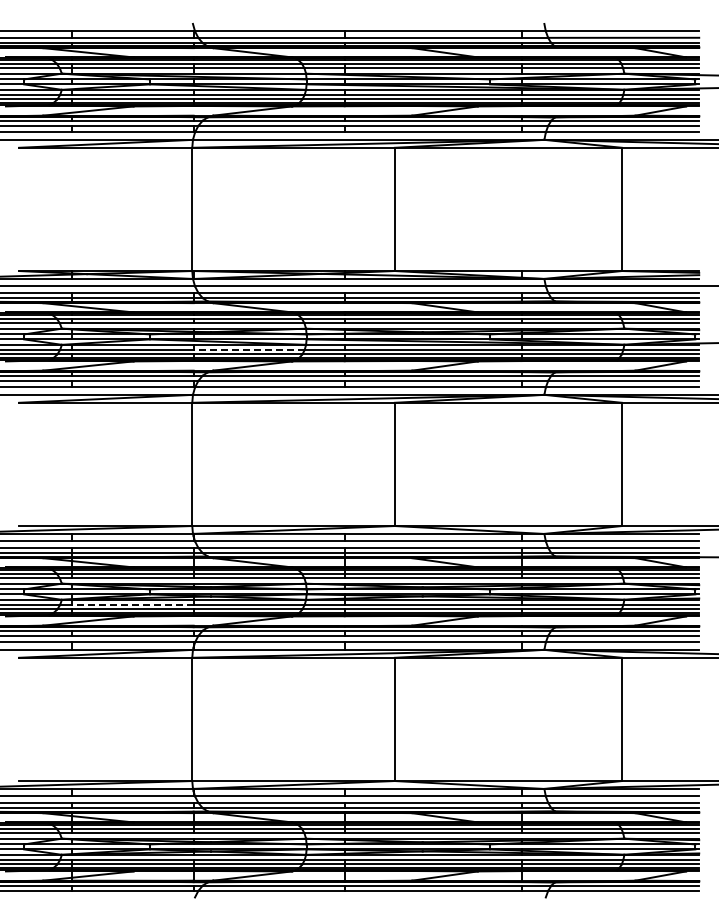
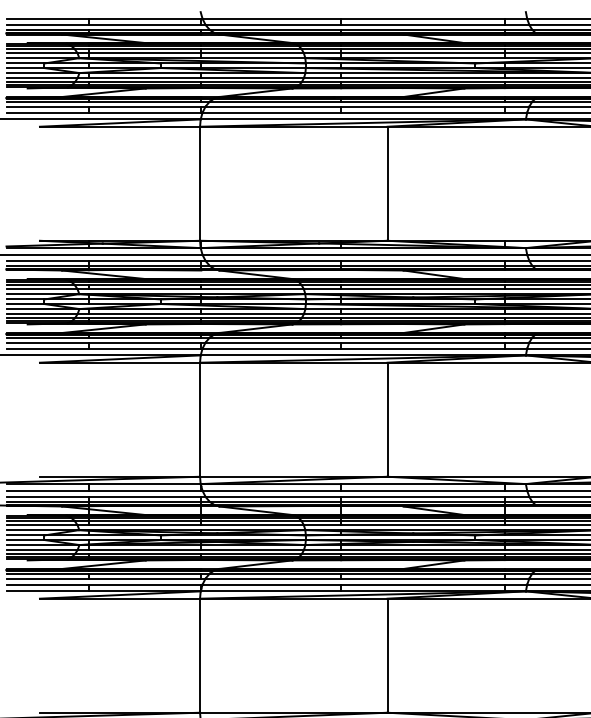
line: (249, 349) -> (253, 313), dashed -> solid
line: (132, 604) -> (144, 549), dashed -> solid

